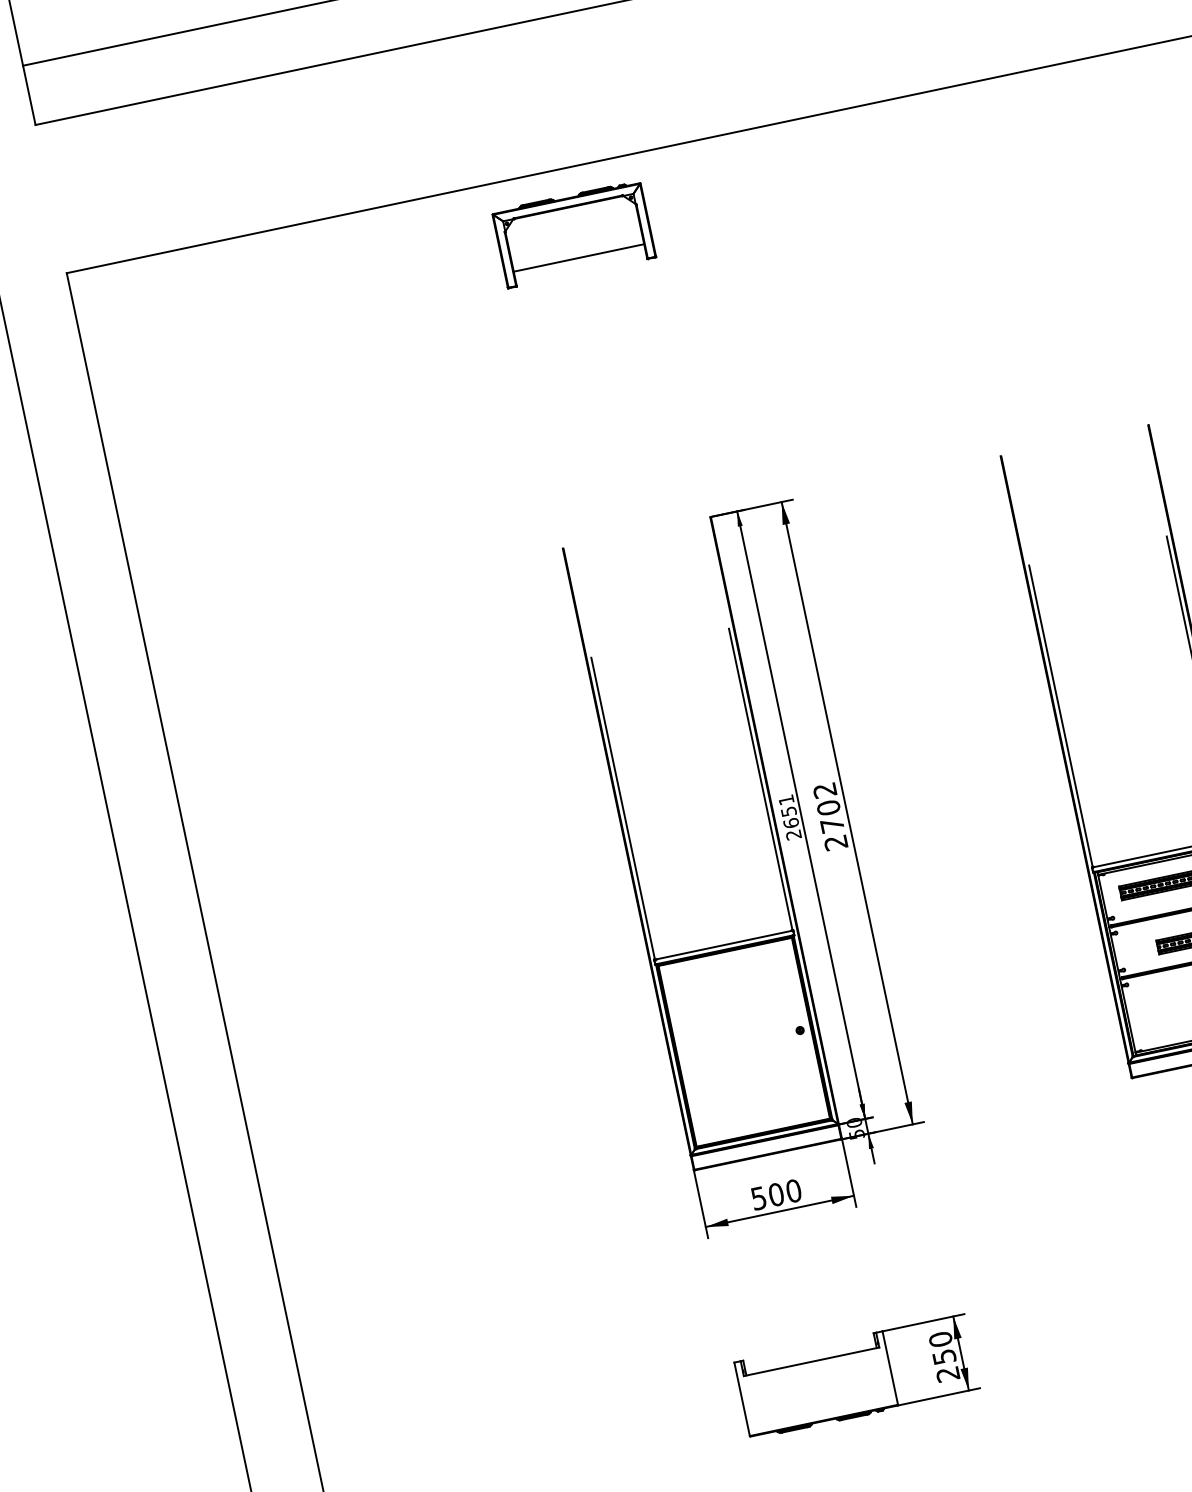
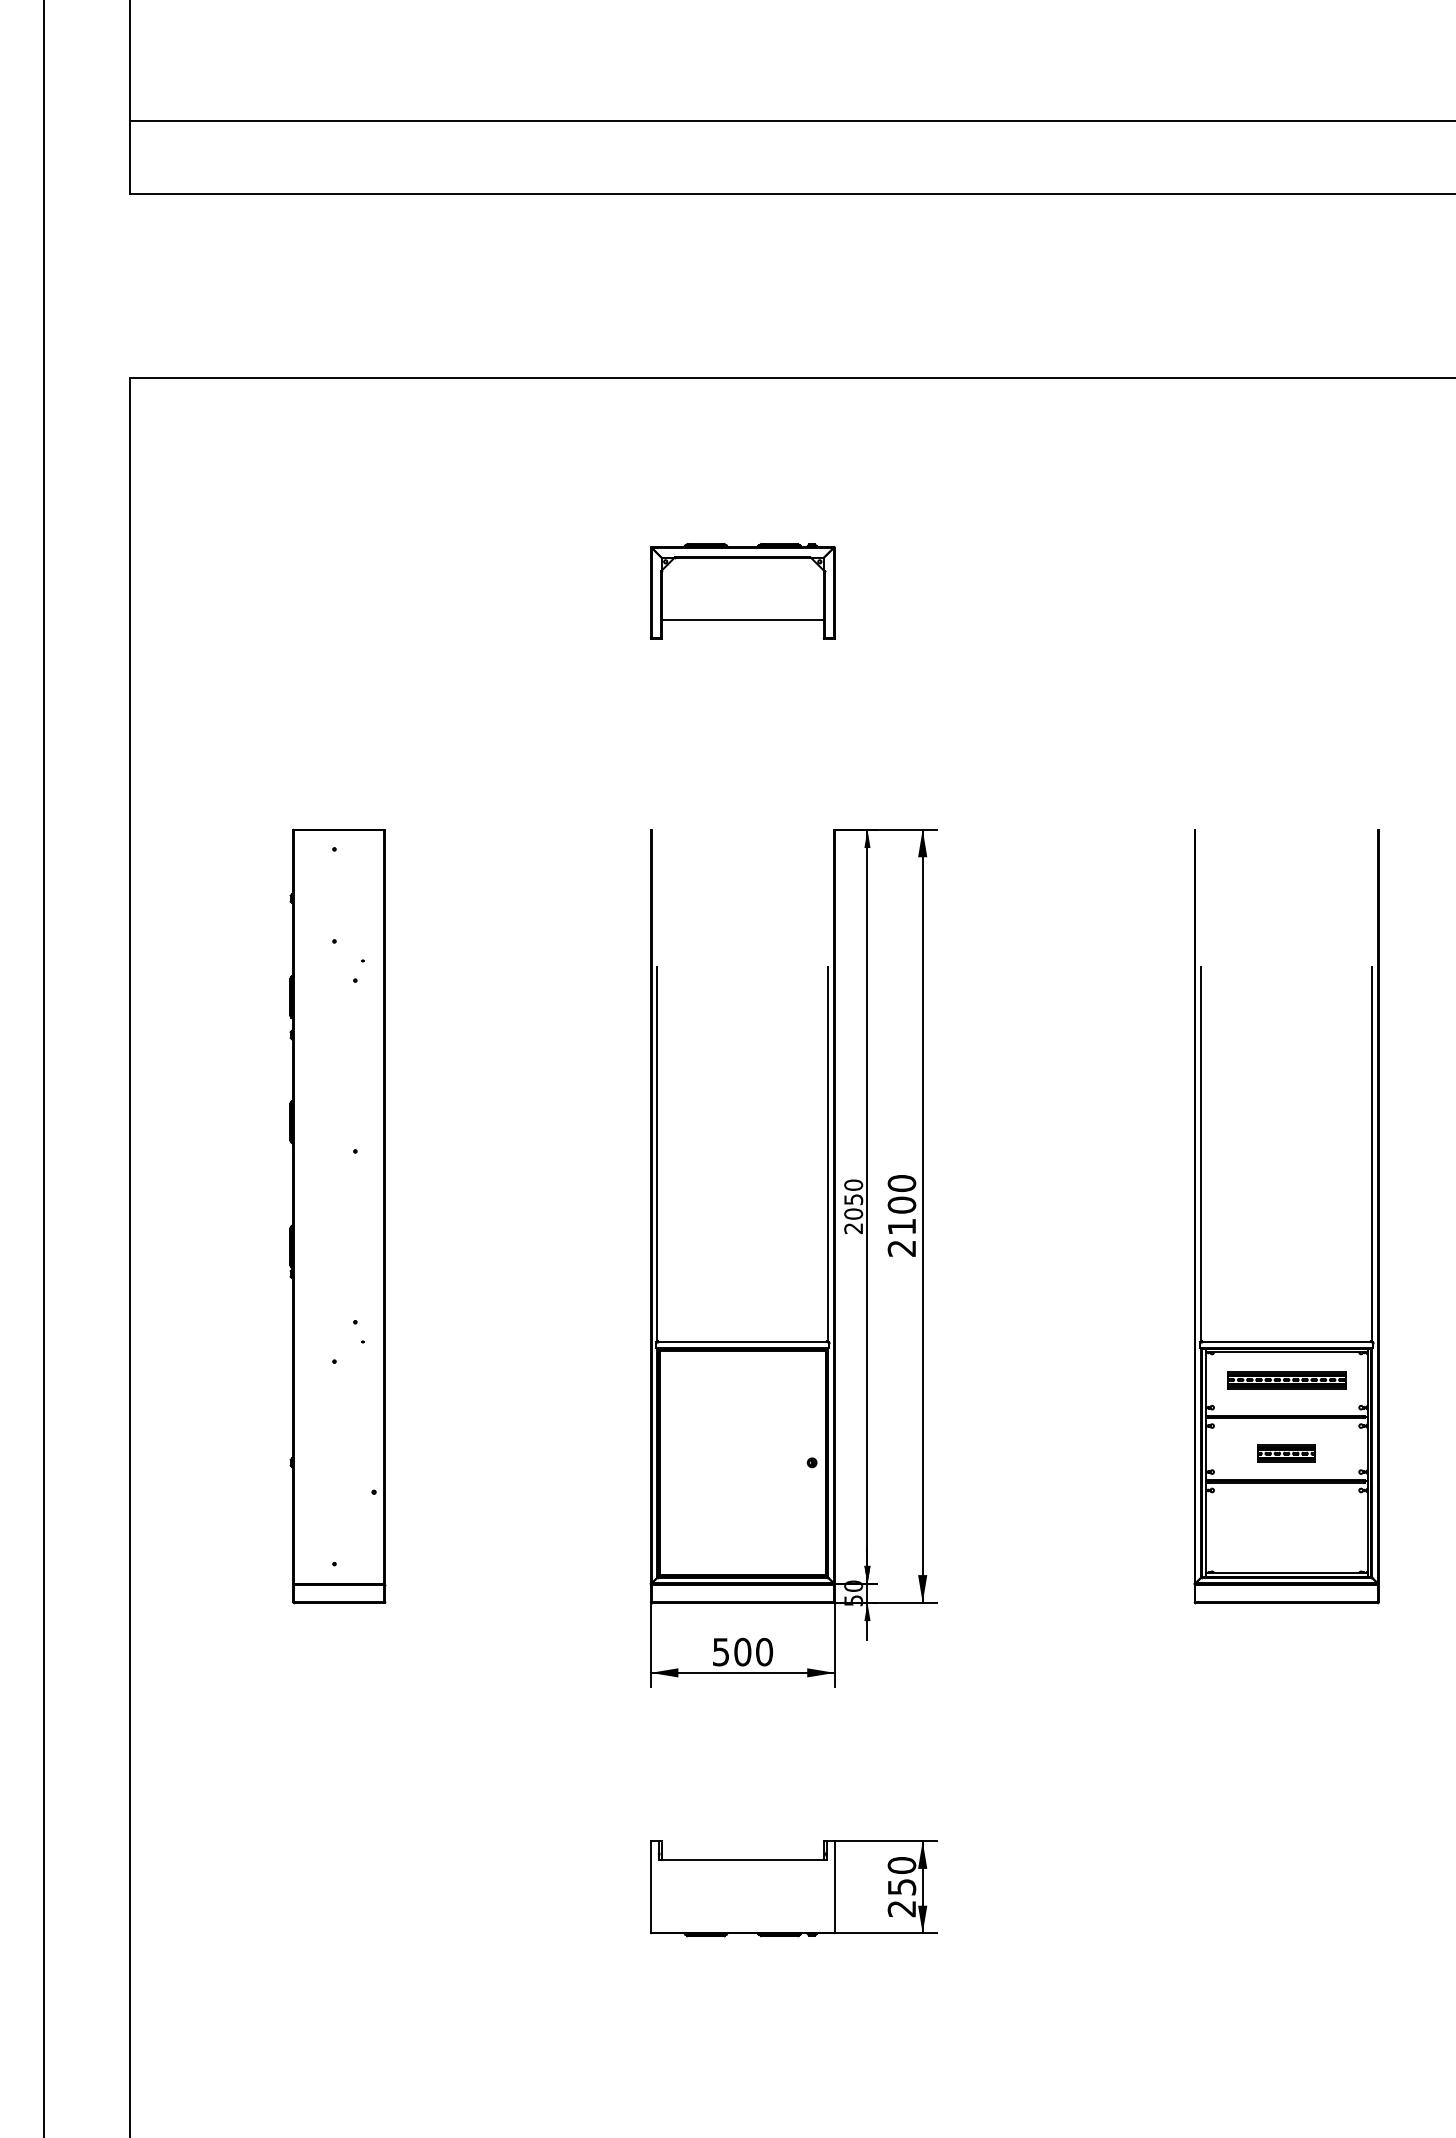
part: (573, 233) -> (742, 590), moved
text: (828, 807) -> (901, 1204), 2702 -> 2100
text: (788, 811) -> (853, 1199), 2651 -> 2050
part: (376, 912) -> (337, 1216), added

